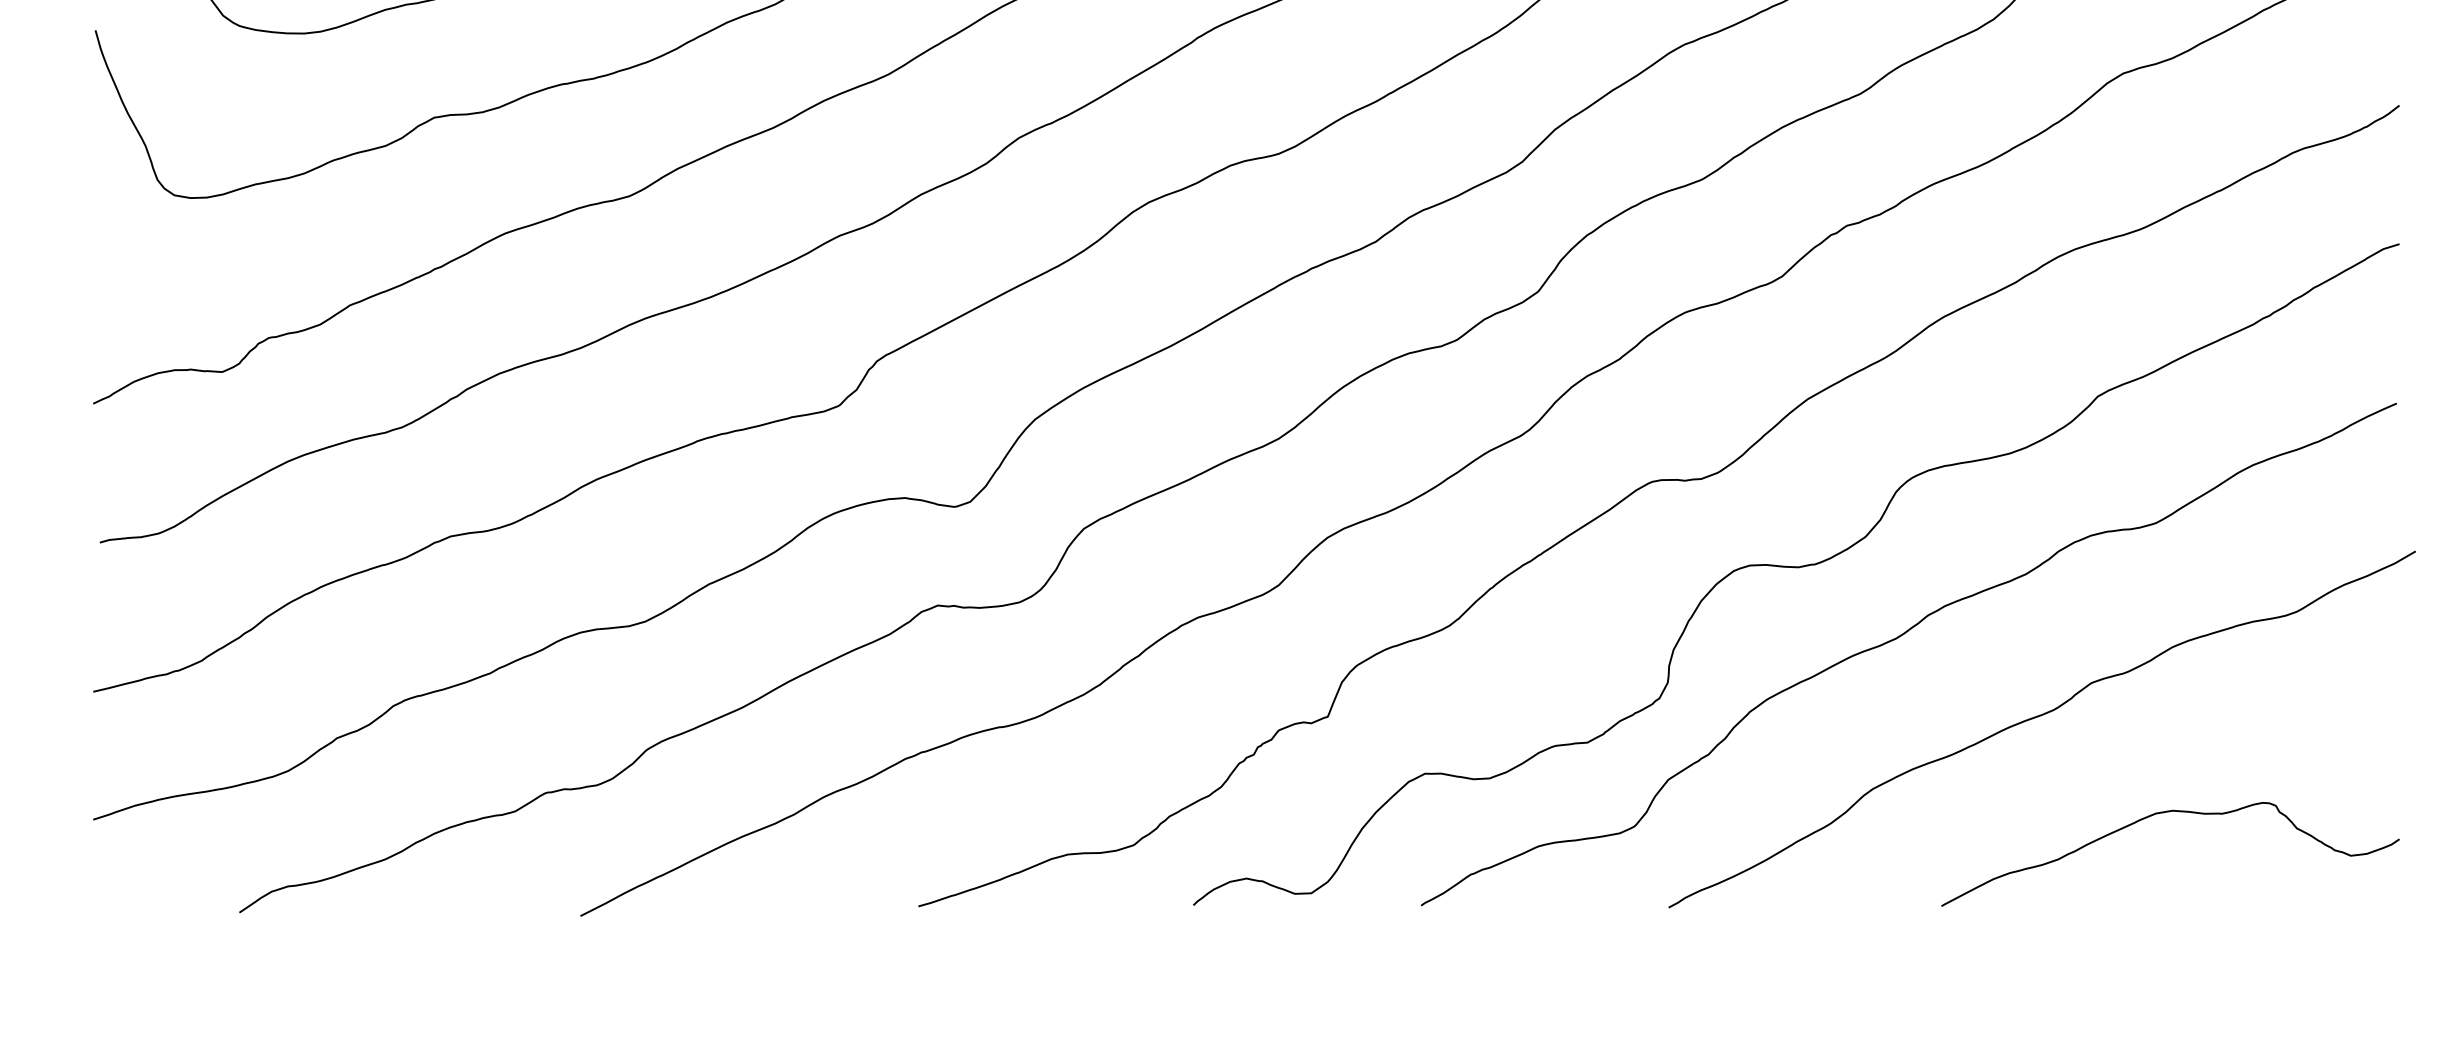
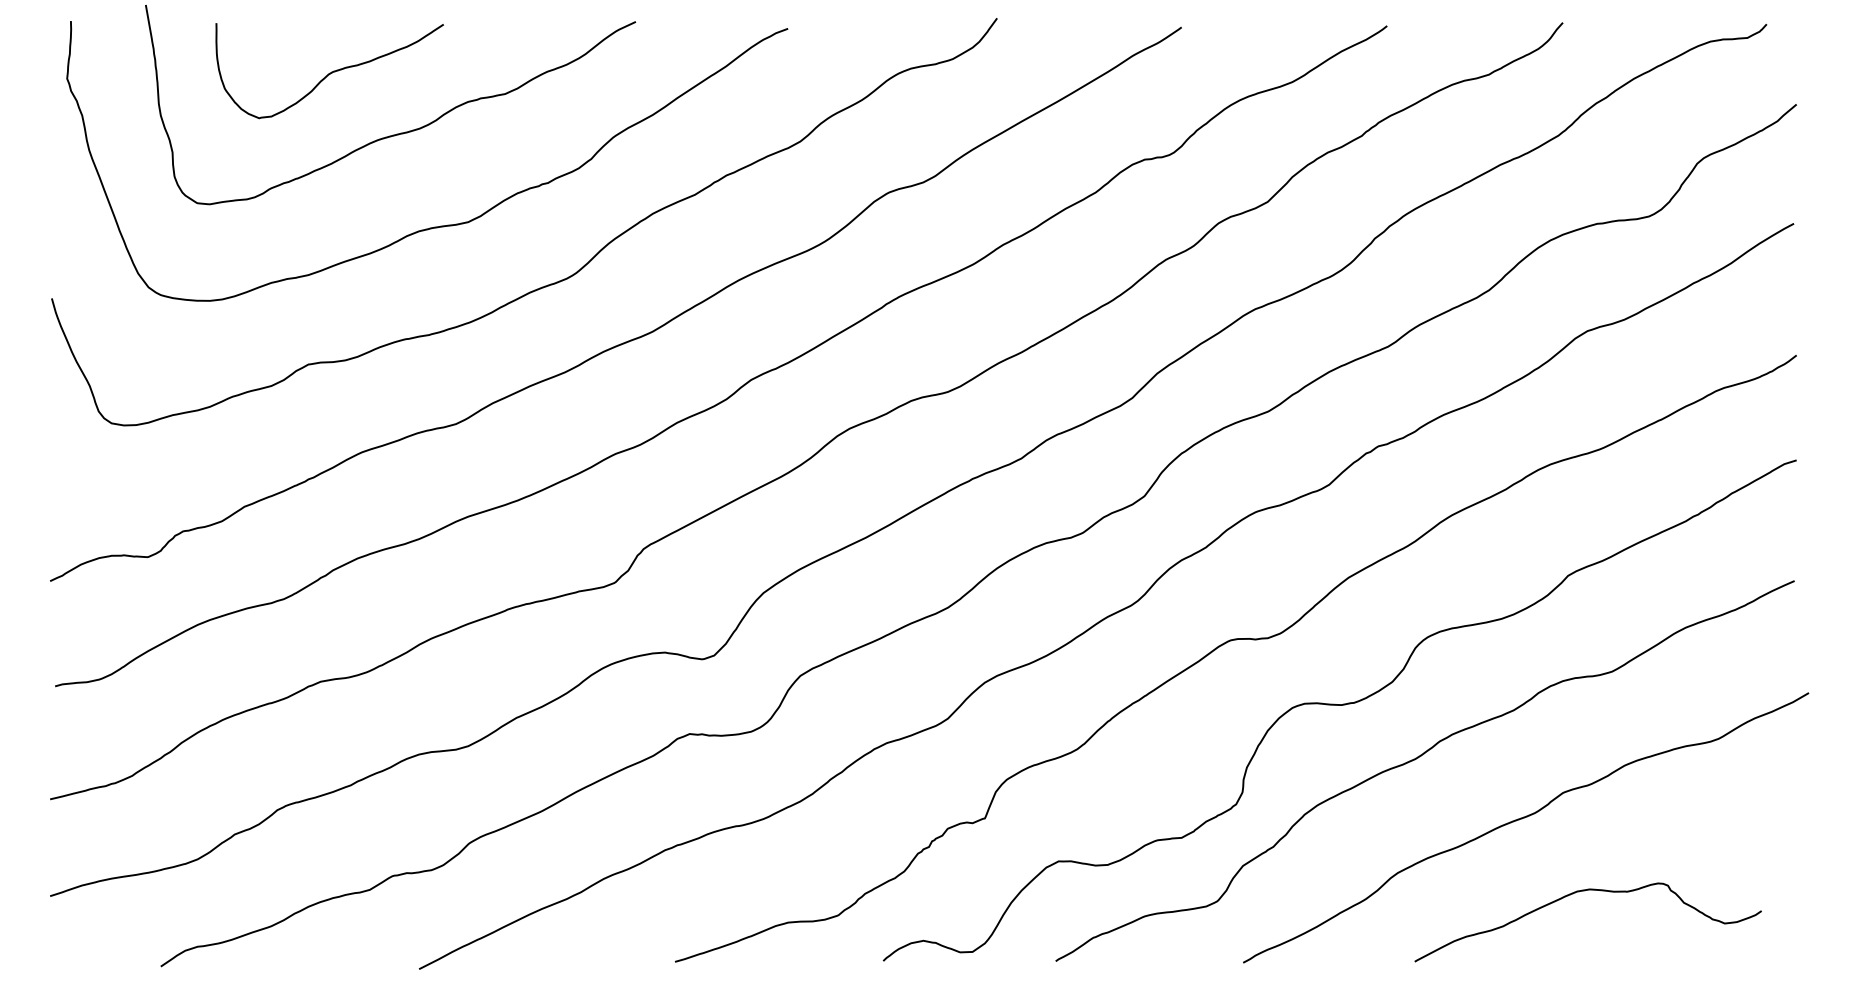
curve: (2158, 814) -> (1579, 892), moved

